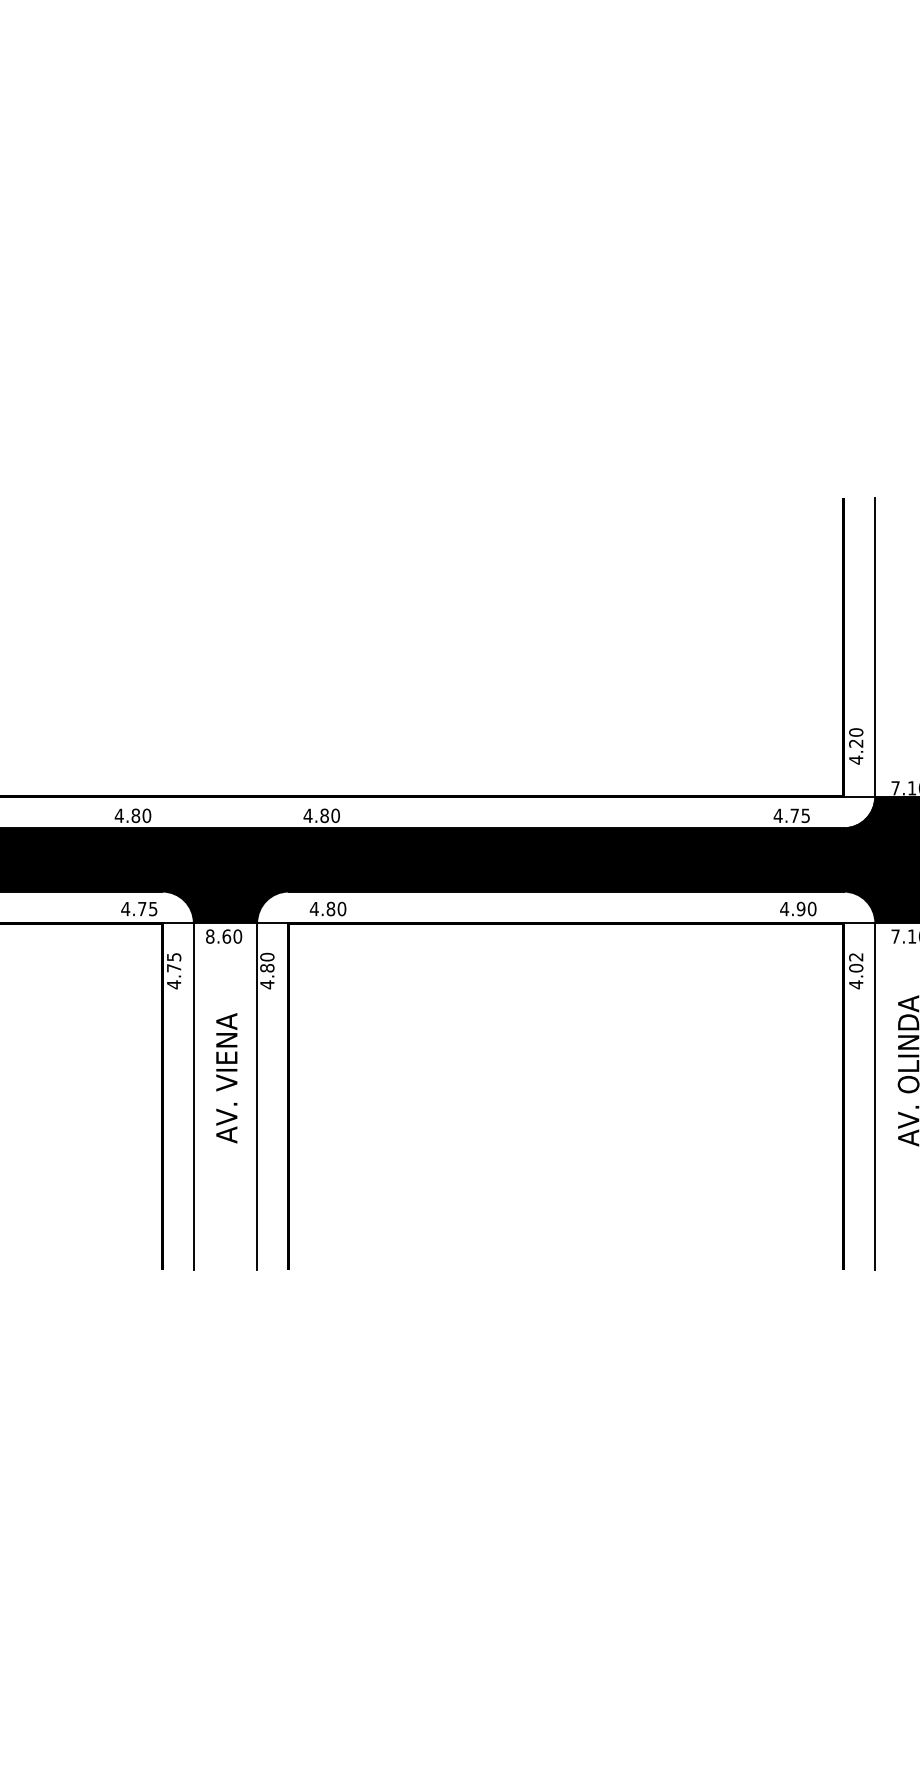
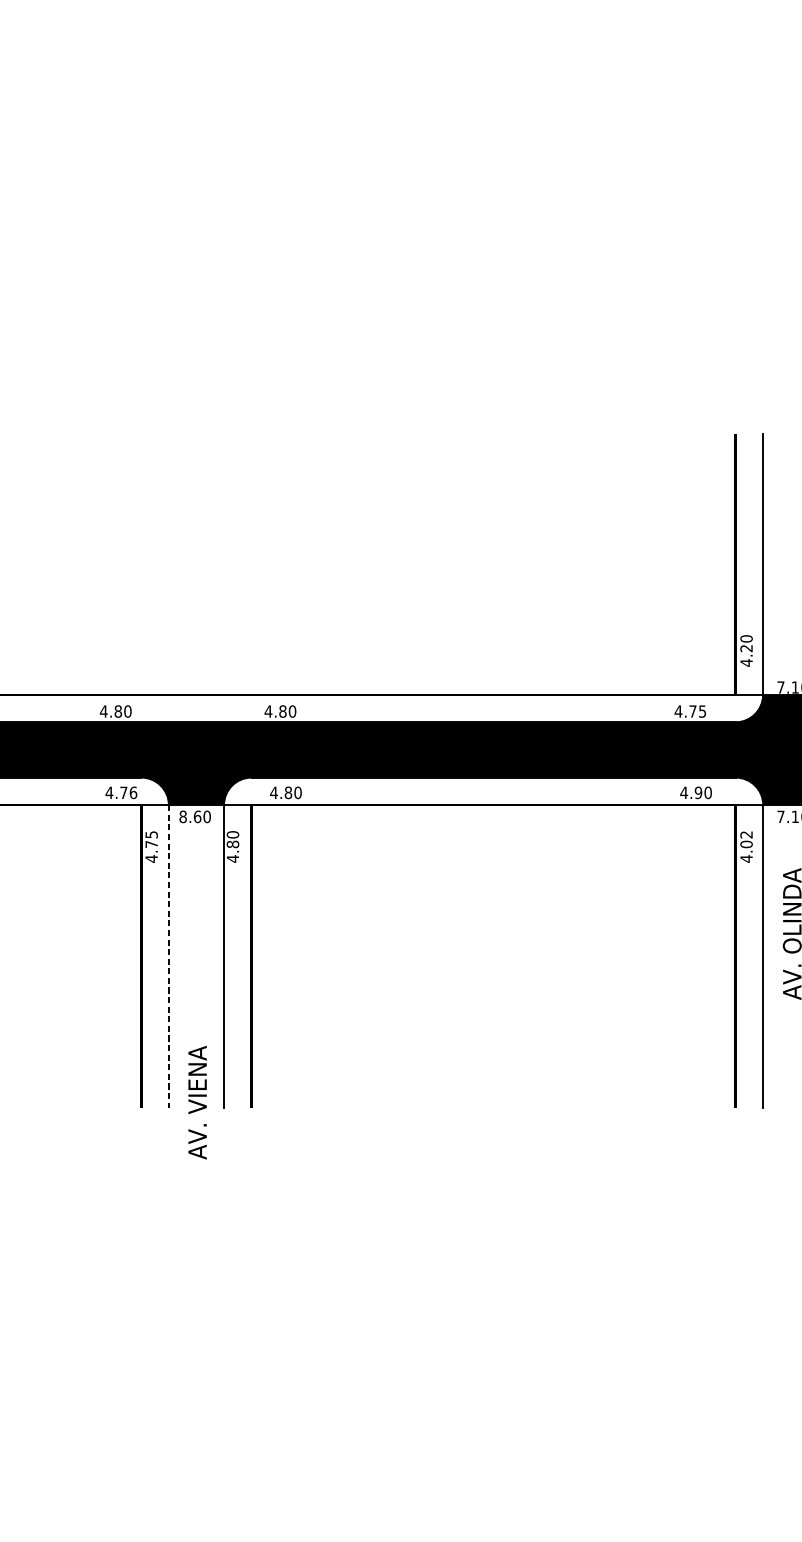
text: (153, 908) -> (133, 792), 4.75 -> 4.76
text: (226, 1078) -> (197, 1102), moved
line: (193, 1096) -> (168, 956), solid -> dashed

